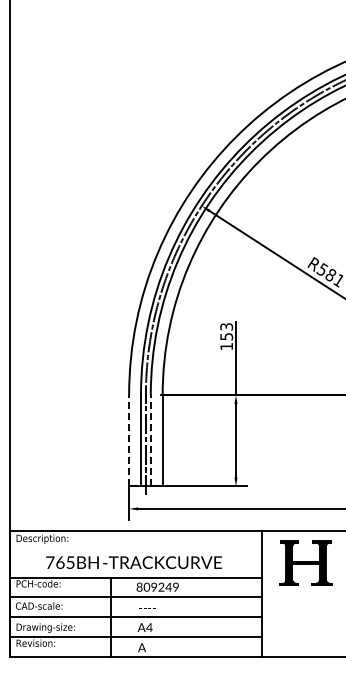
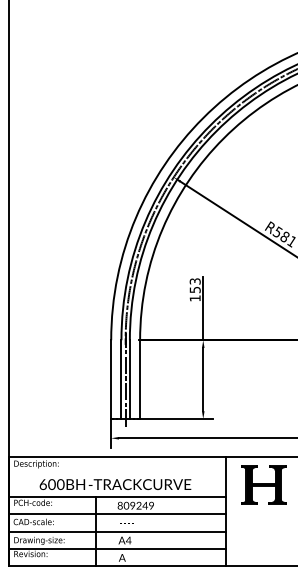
line: (129, 440) -> (111, 379), dashed -> solid
line: (150, 440) -> (129, 379), dashed -> solid
text: (60, 562) -> (52, 484), 765BH -> 600BH

